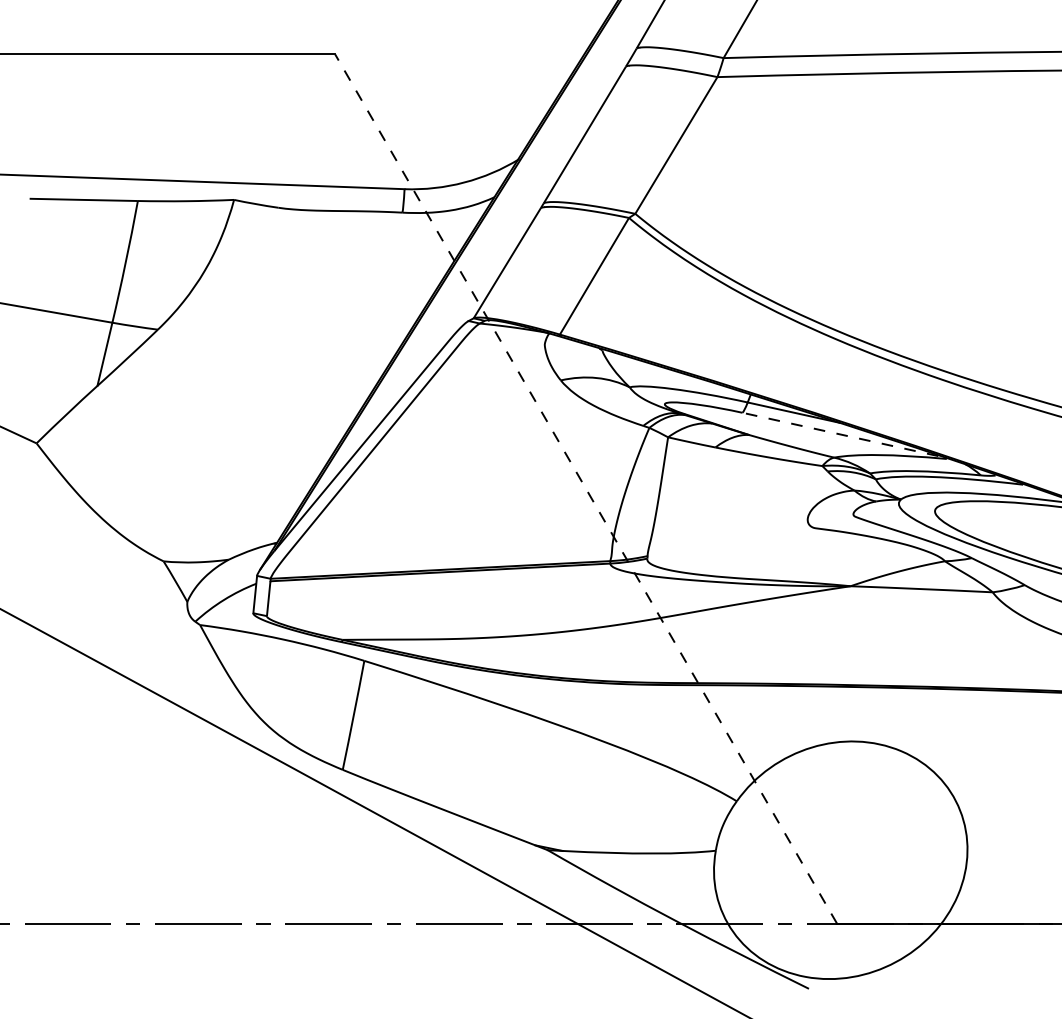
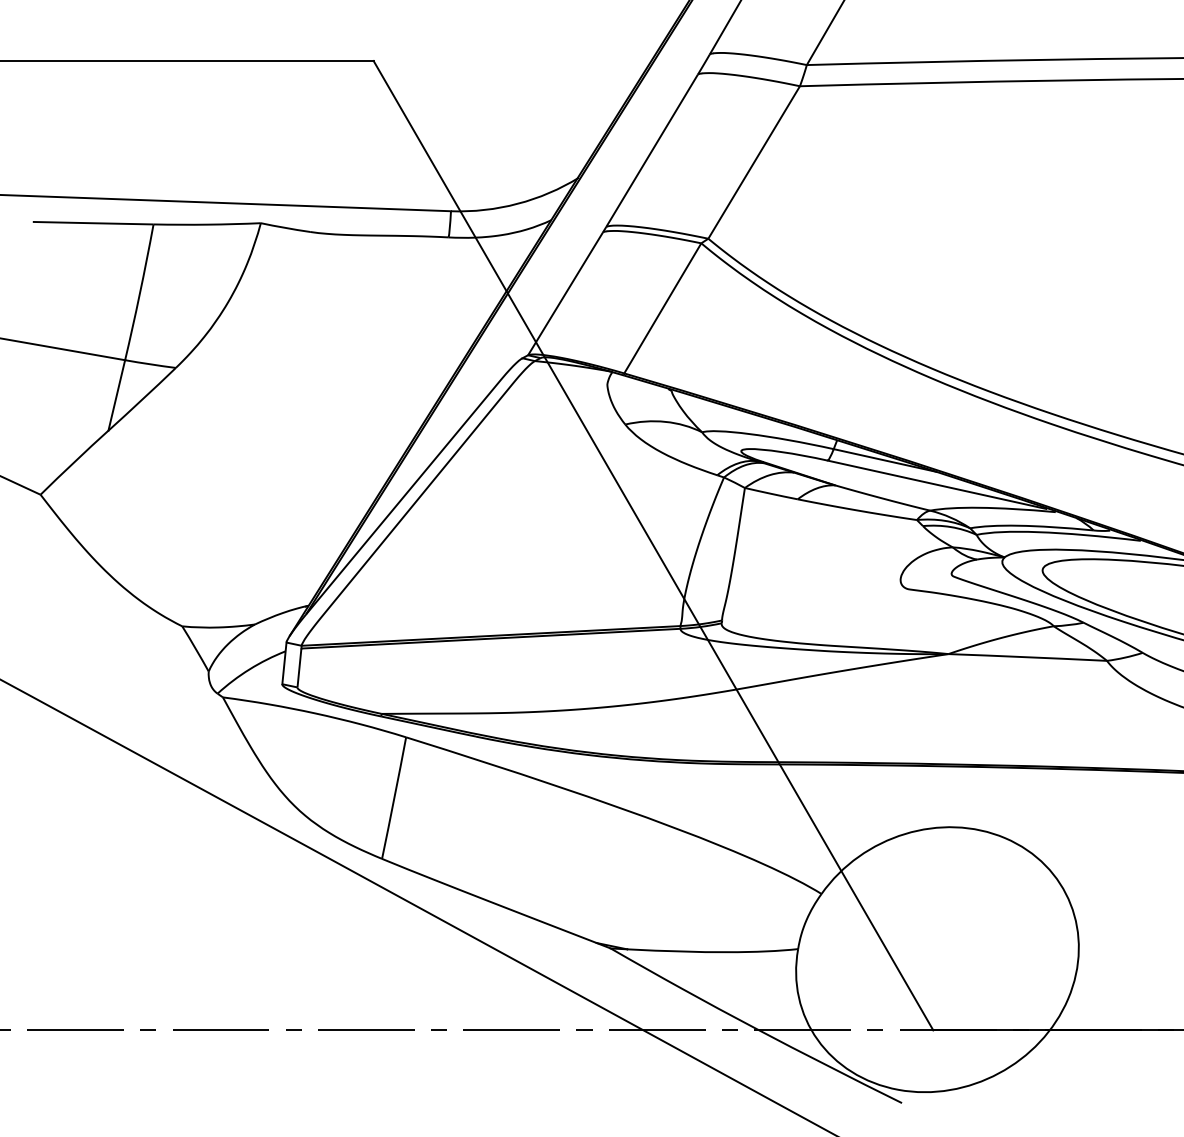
line: (840, 434) -> (937, 484), dashed -> solid
line: (586, 488) -> (653, 545), dashed -> solid

